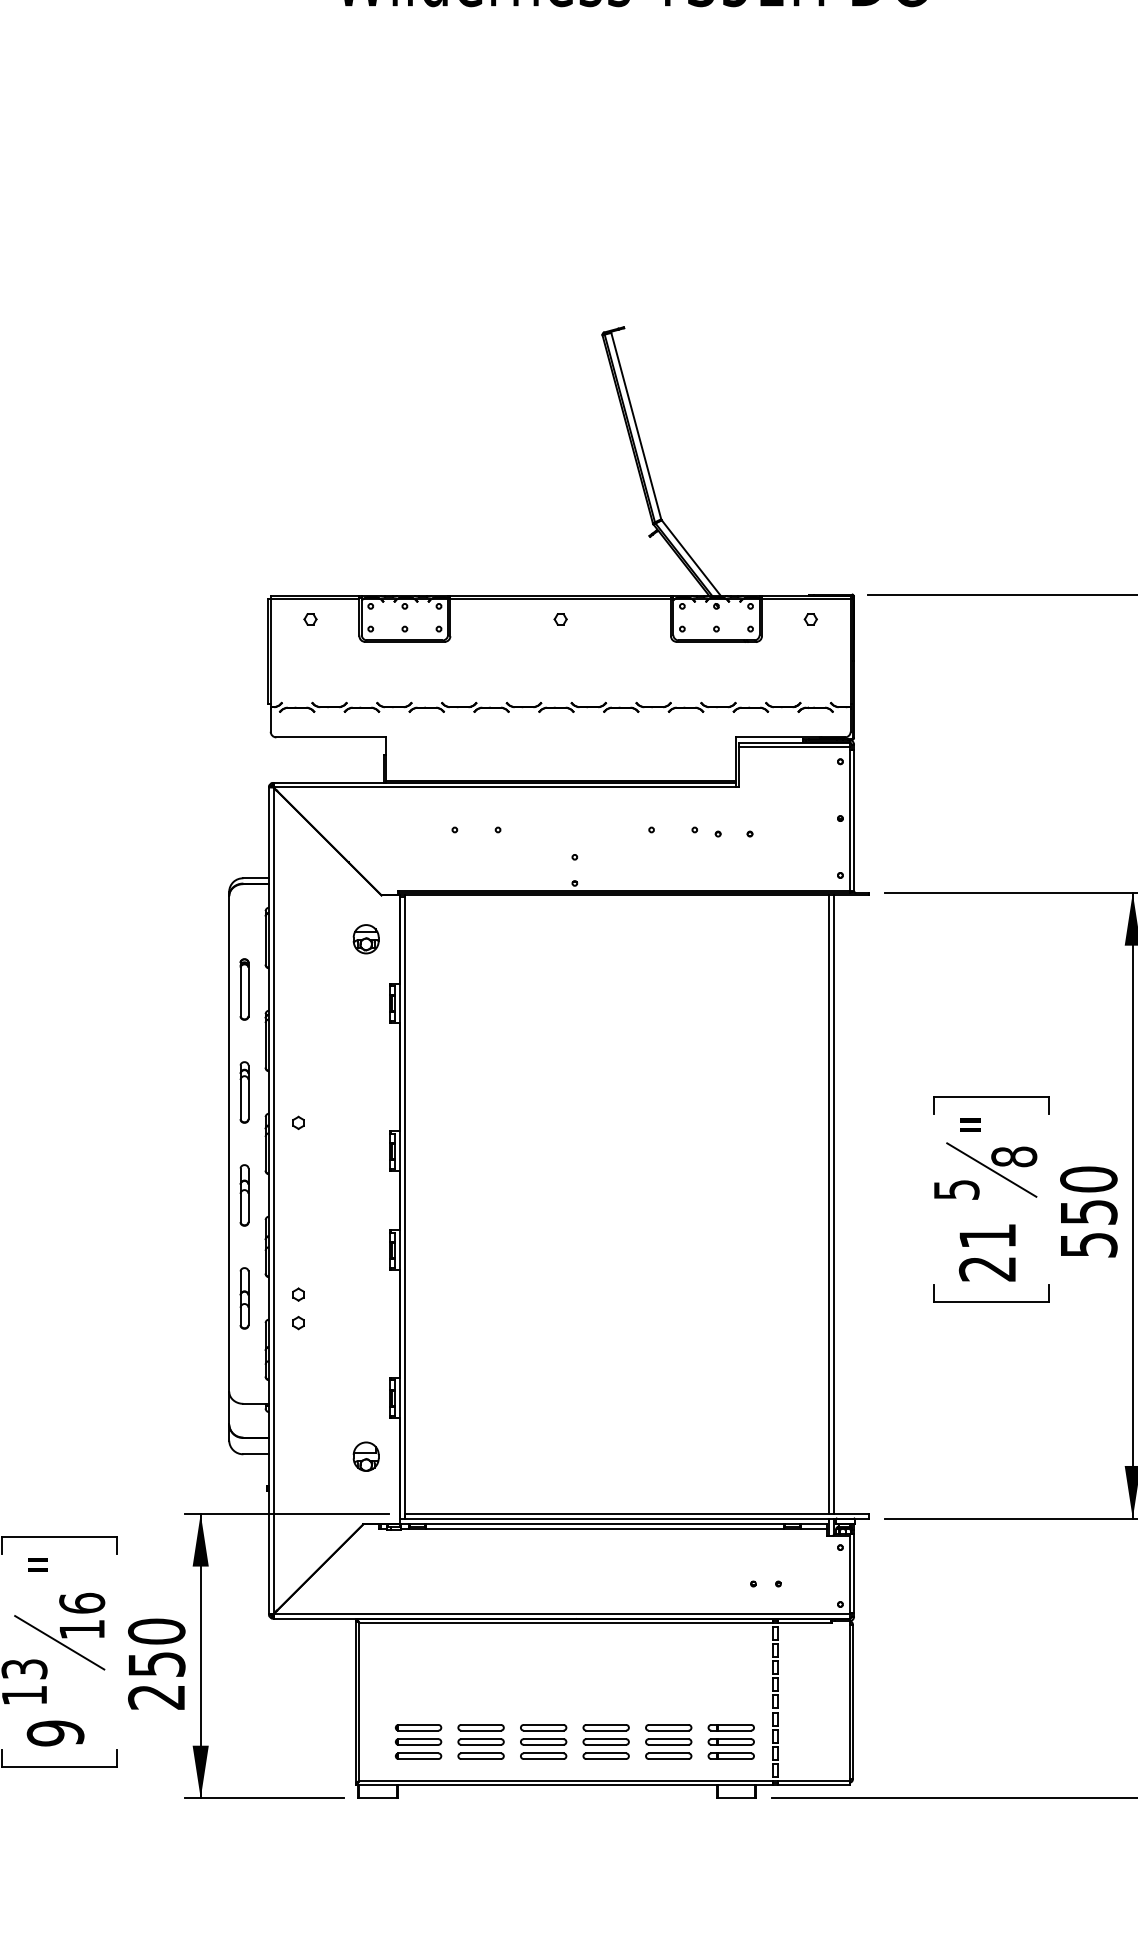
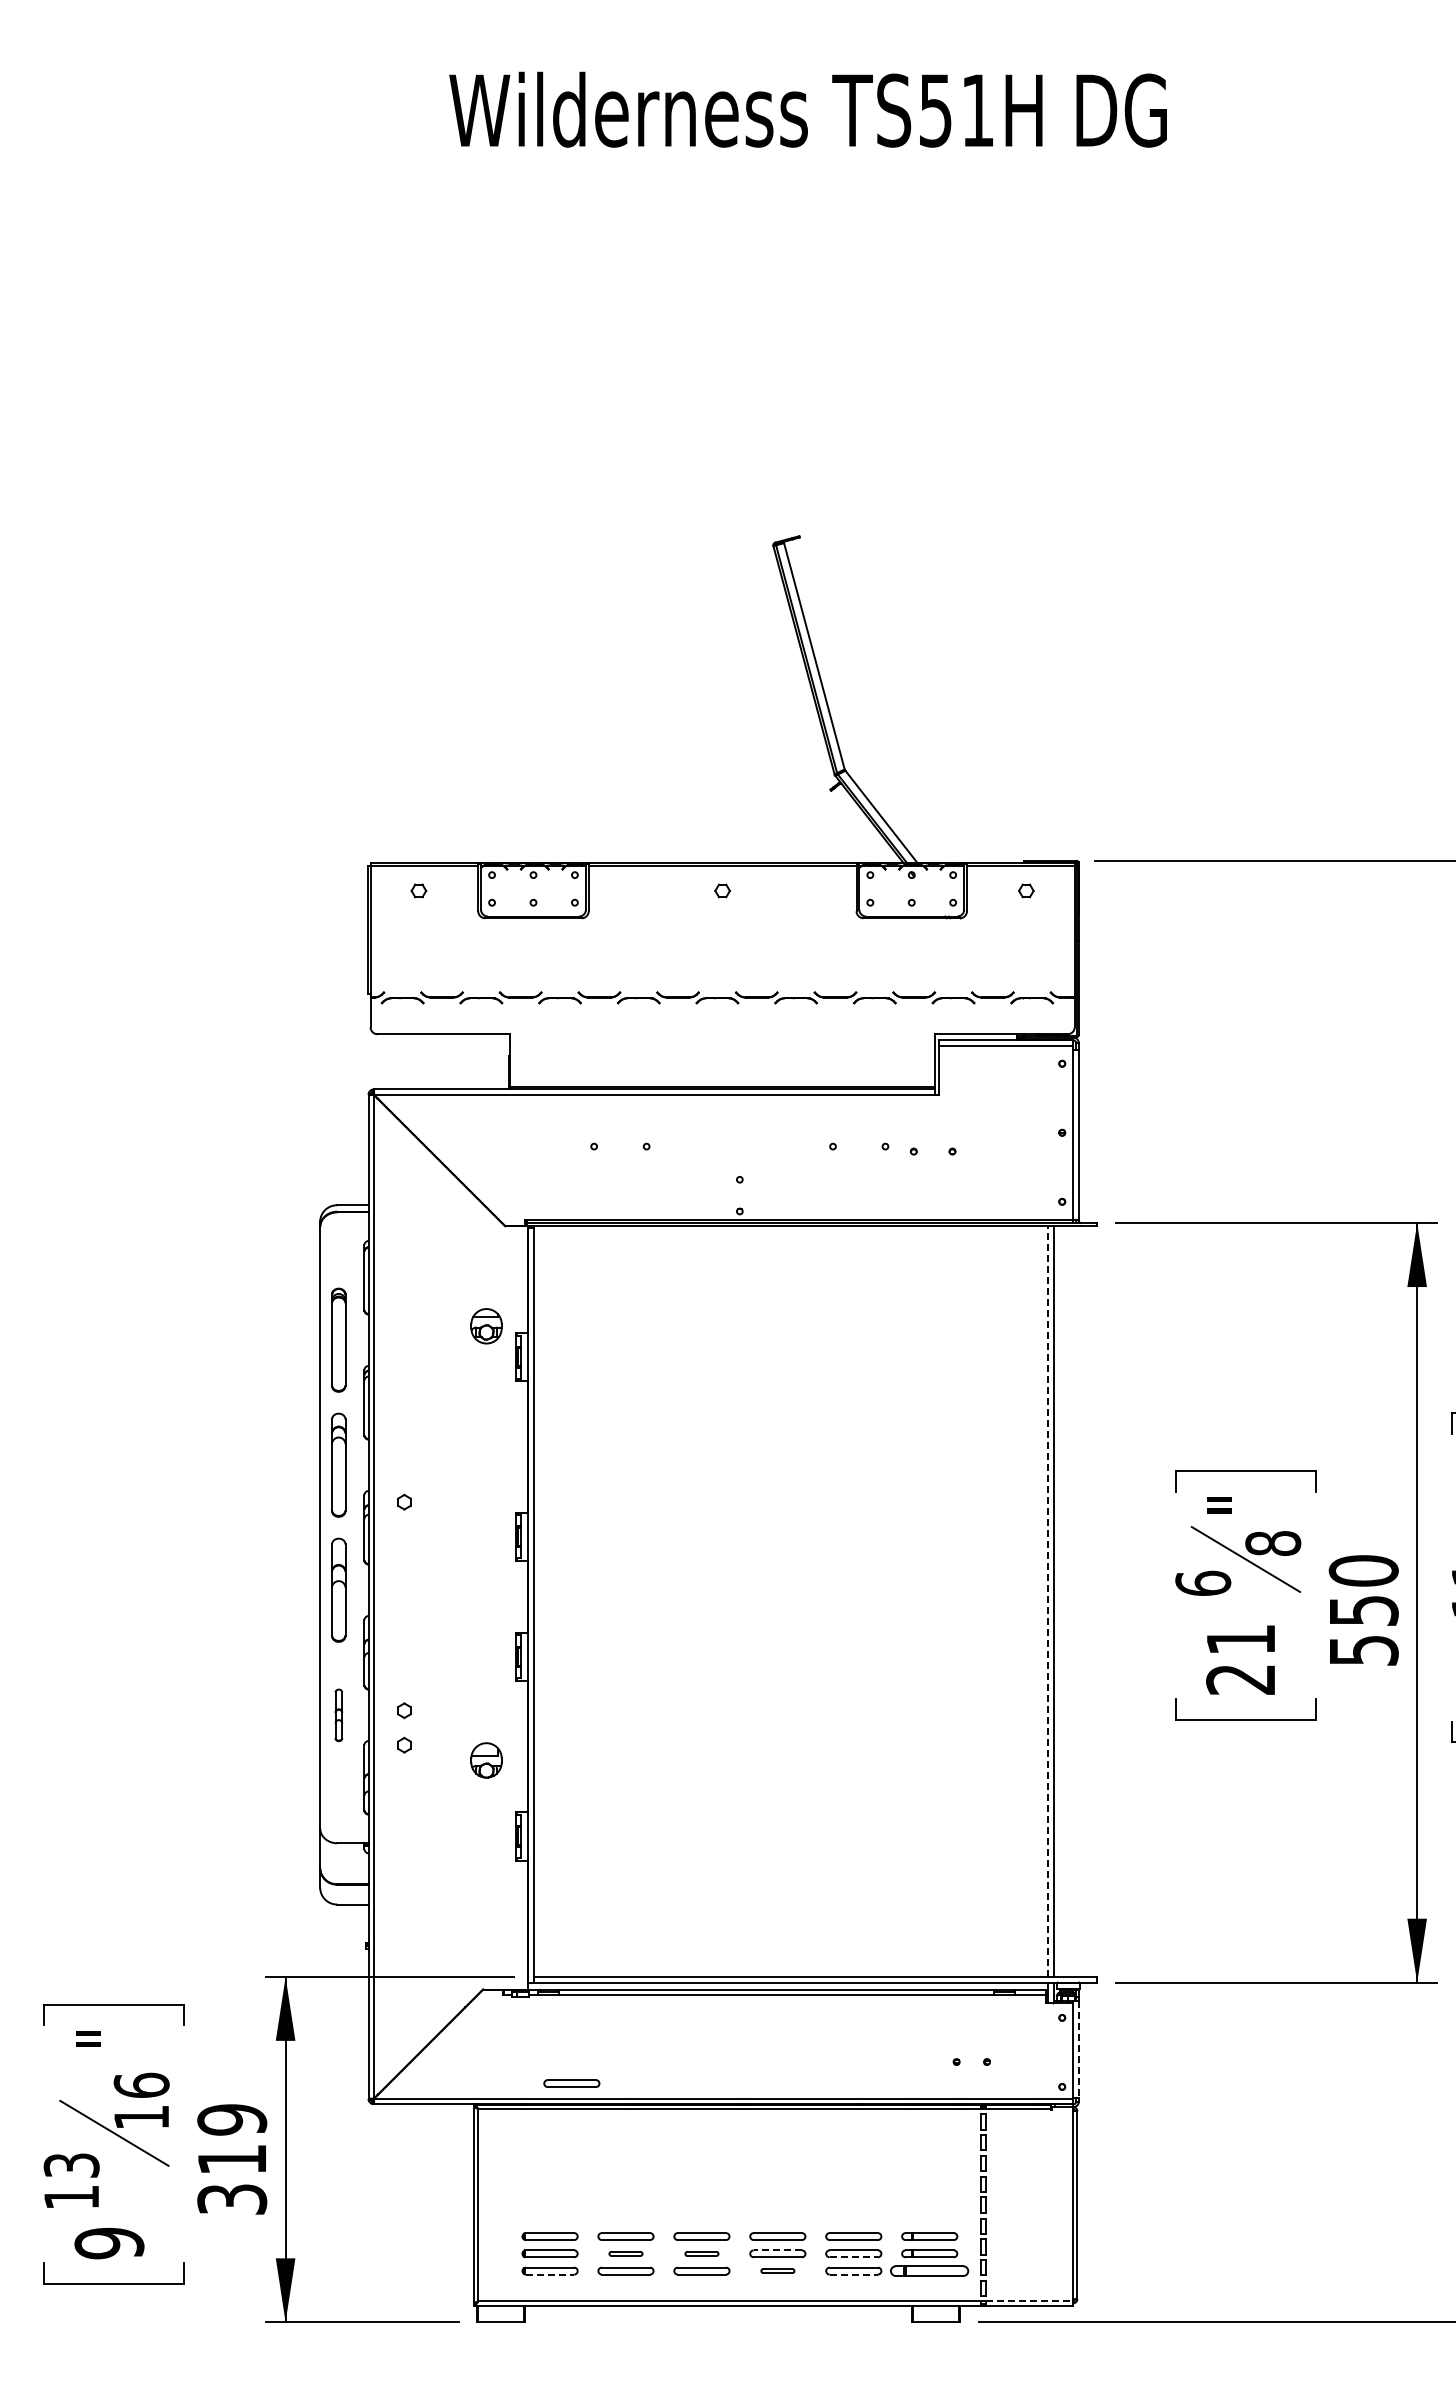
part: (366, 939) -> (486, 1326), moved
part: (244, 989) -> (338, 1340), size x1.4
part: (244, 1092) -> (338, 1465), size x1.4
text: (956, 1189) -> (1203, 1582), 5 -> 6
part: (244, 1195) -> (338, 1590), size x1.4
line: (829, 1204) -> (1048, 1601), solid -> dashed
part: (244, 1298) -> (338, 1715), size x0.7
part: (366, 1456) -> (486, 1760), moved
line: (853, 1573) -> (1078, 2049), solid -> dashed
part: (436, 1601) -> (571, 2083), added
text: (156, 1664) -> (232, 2159), 250 -> 319
line: (605, 1739) -> (777, 2250), solid -> dashed
part: (480, 1741) -> (625, 2253), size x0.6
part: (543, 1741) -> (701, 2253), size x0.6
line: (669, 1745) -> (854, 2257), solid -> dashed
part: (605, 1755) -> (777, 2270), size x0.6
part: (731, 1755) -> (929, 2270), size x1.4
line: (418, 1759) -> (550, 2274), solid -> dashed
line: (669, 1759) -> (854, 2274), solid -> dashed
line: (814, 1781) -> (1030, 2301), solid -> dashed

